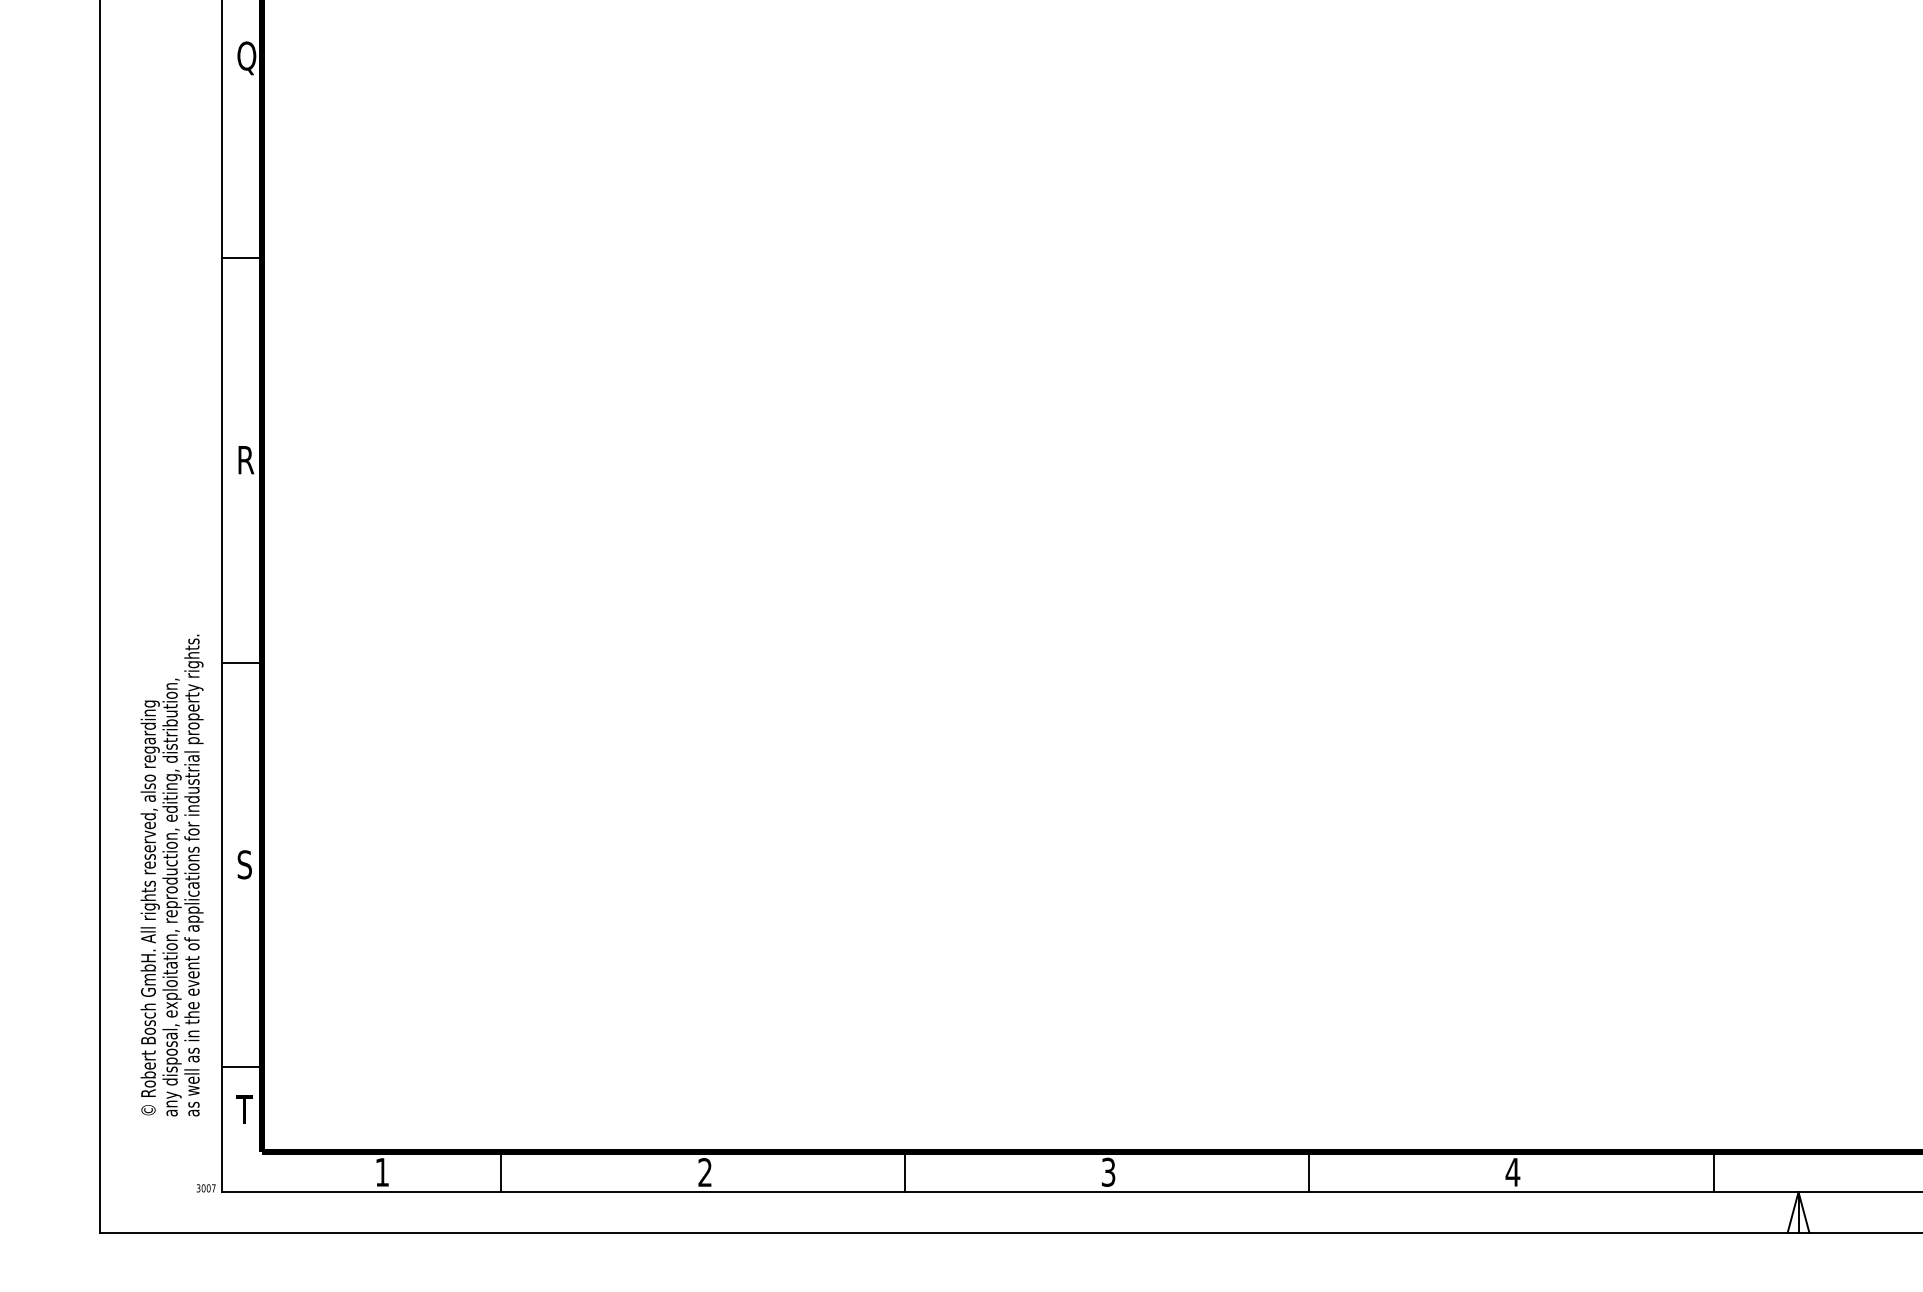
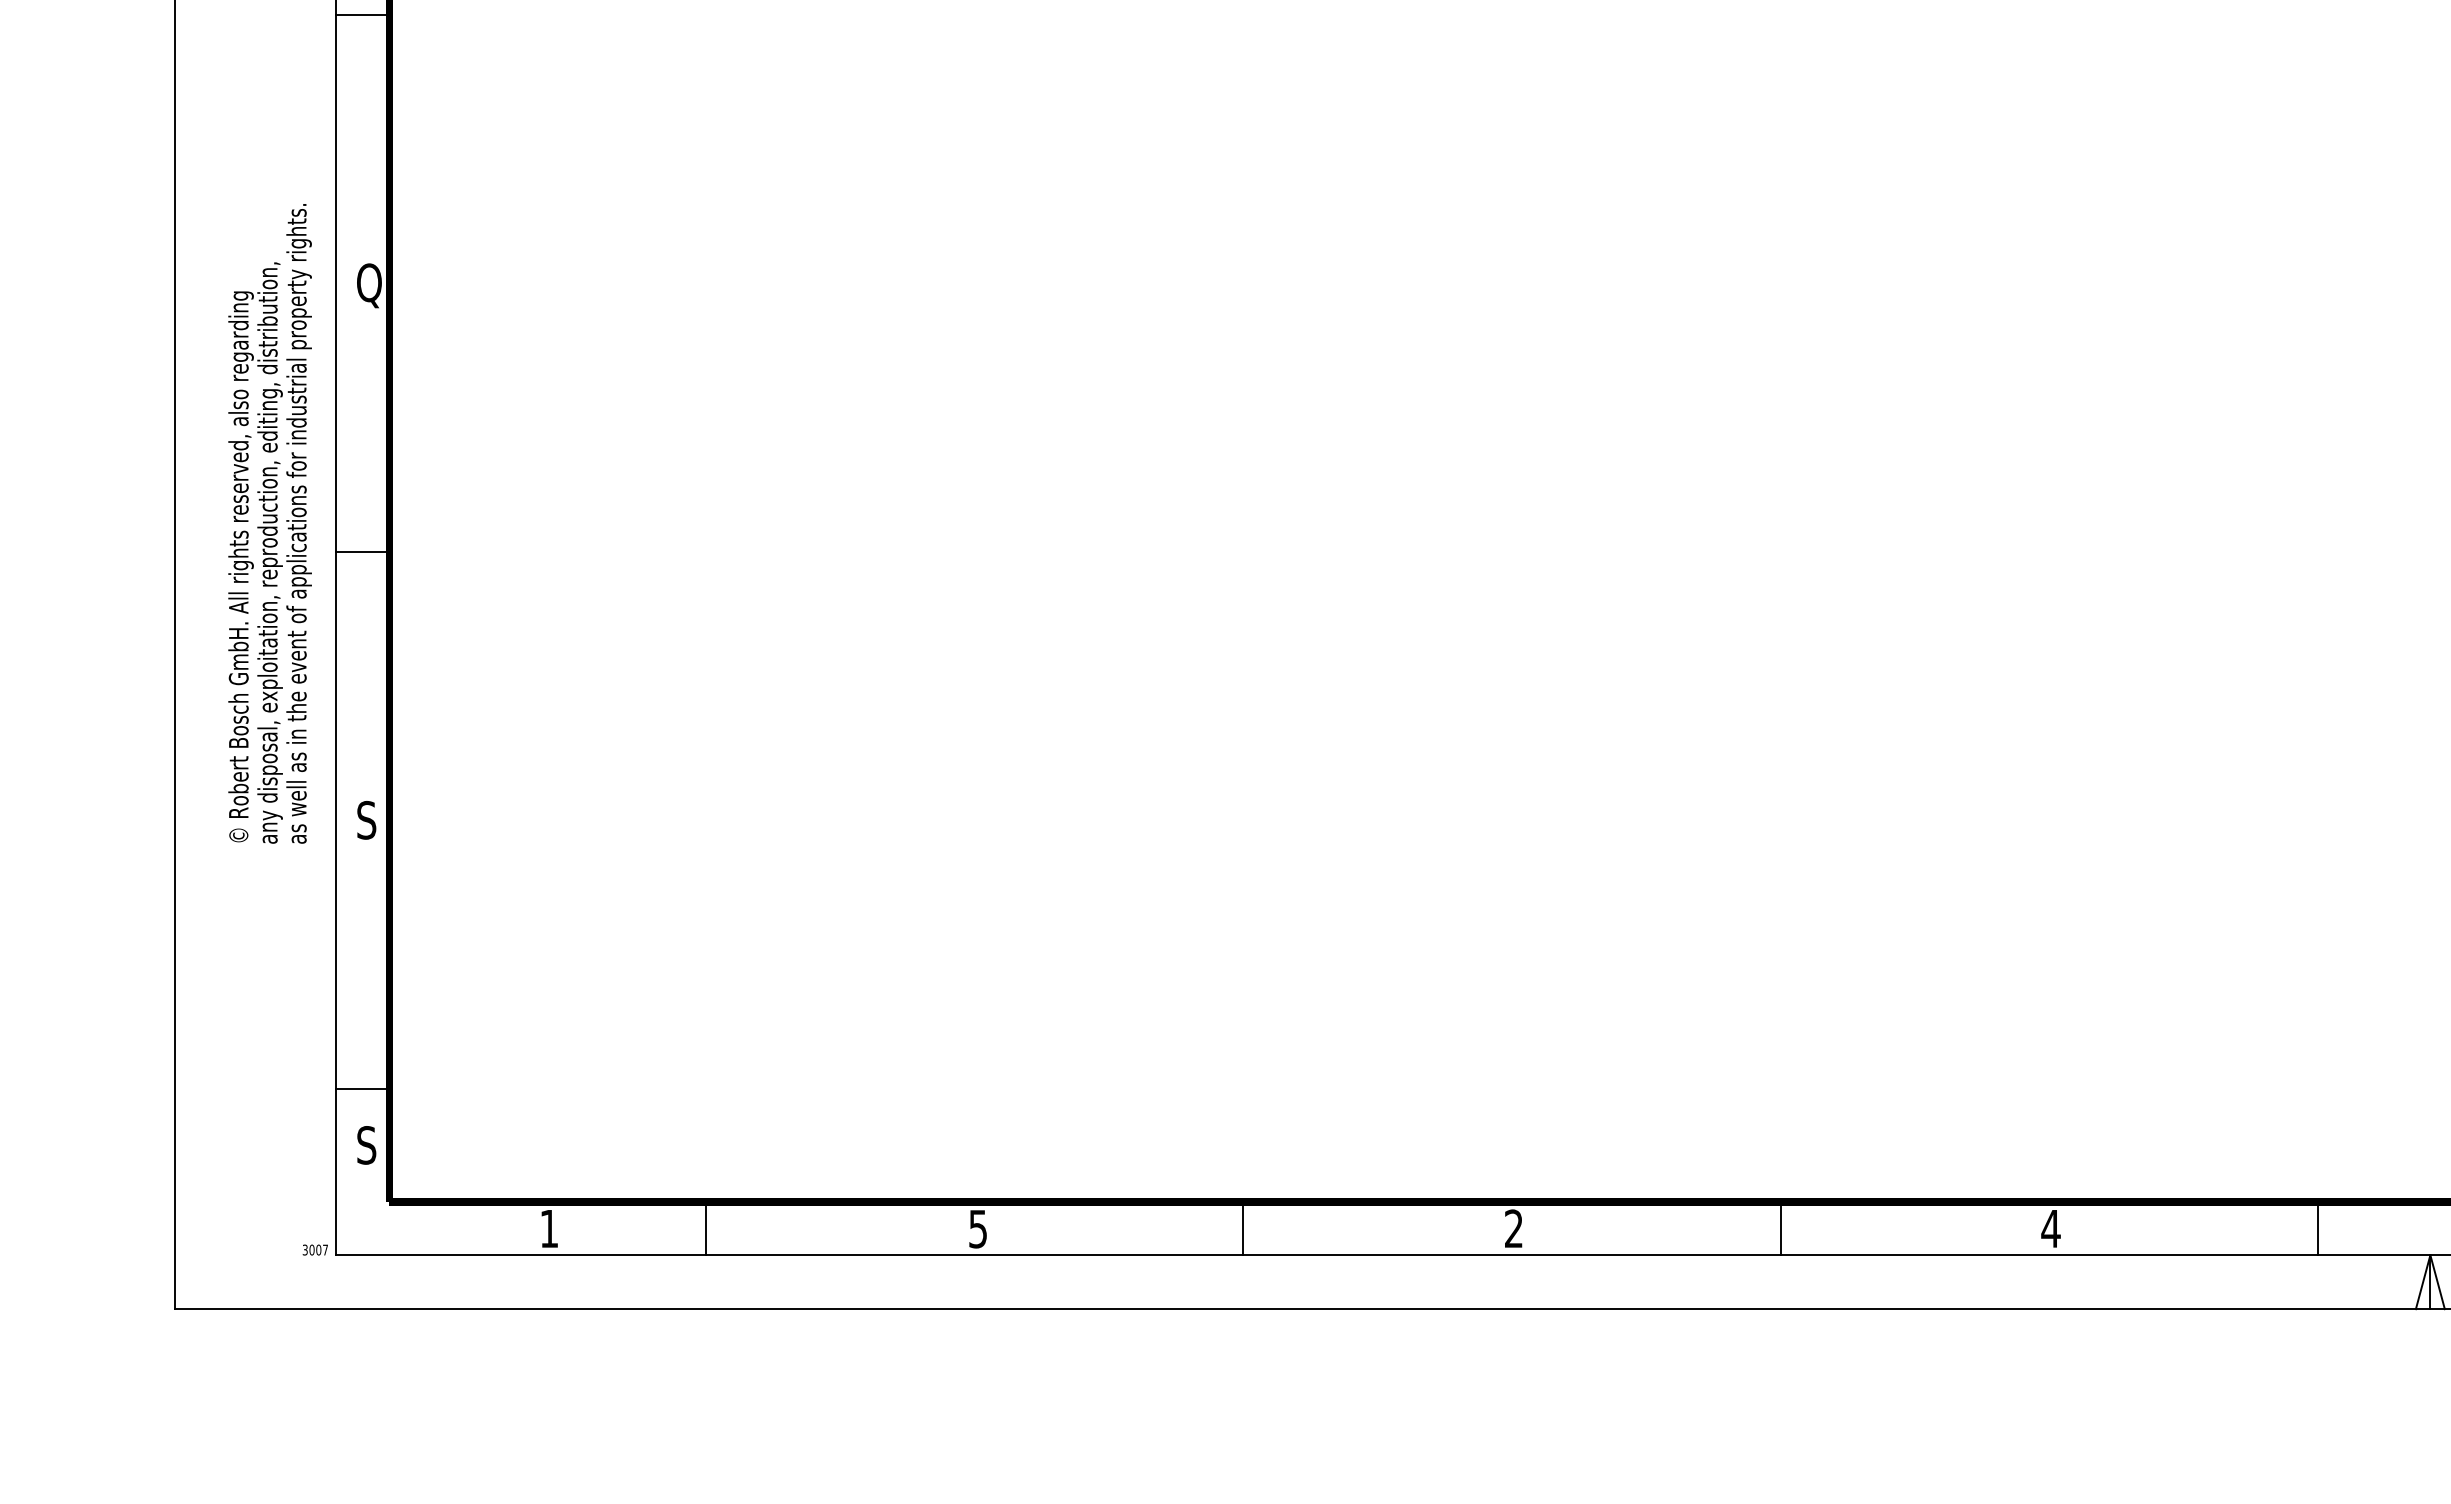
text: (246, 462) -> (368, 285), R -> Q
text: (171, 875) -> (269, 523), moved
text: (244, 1109) -> (366, 1145), T -> S
text: (704, 1172) -> (977, 1229), 2 -> 5
text: (1108, 1172) -> (1513, 1229), 3 -> 2

